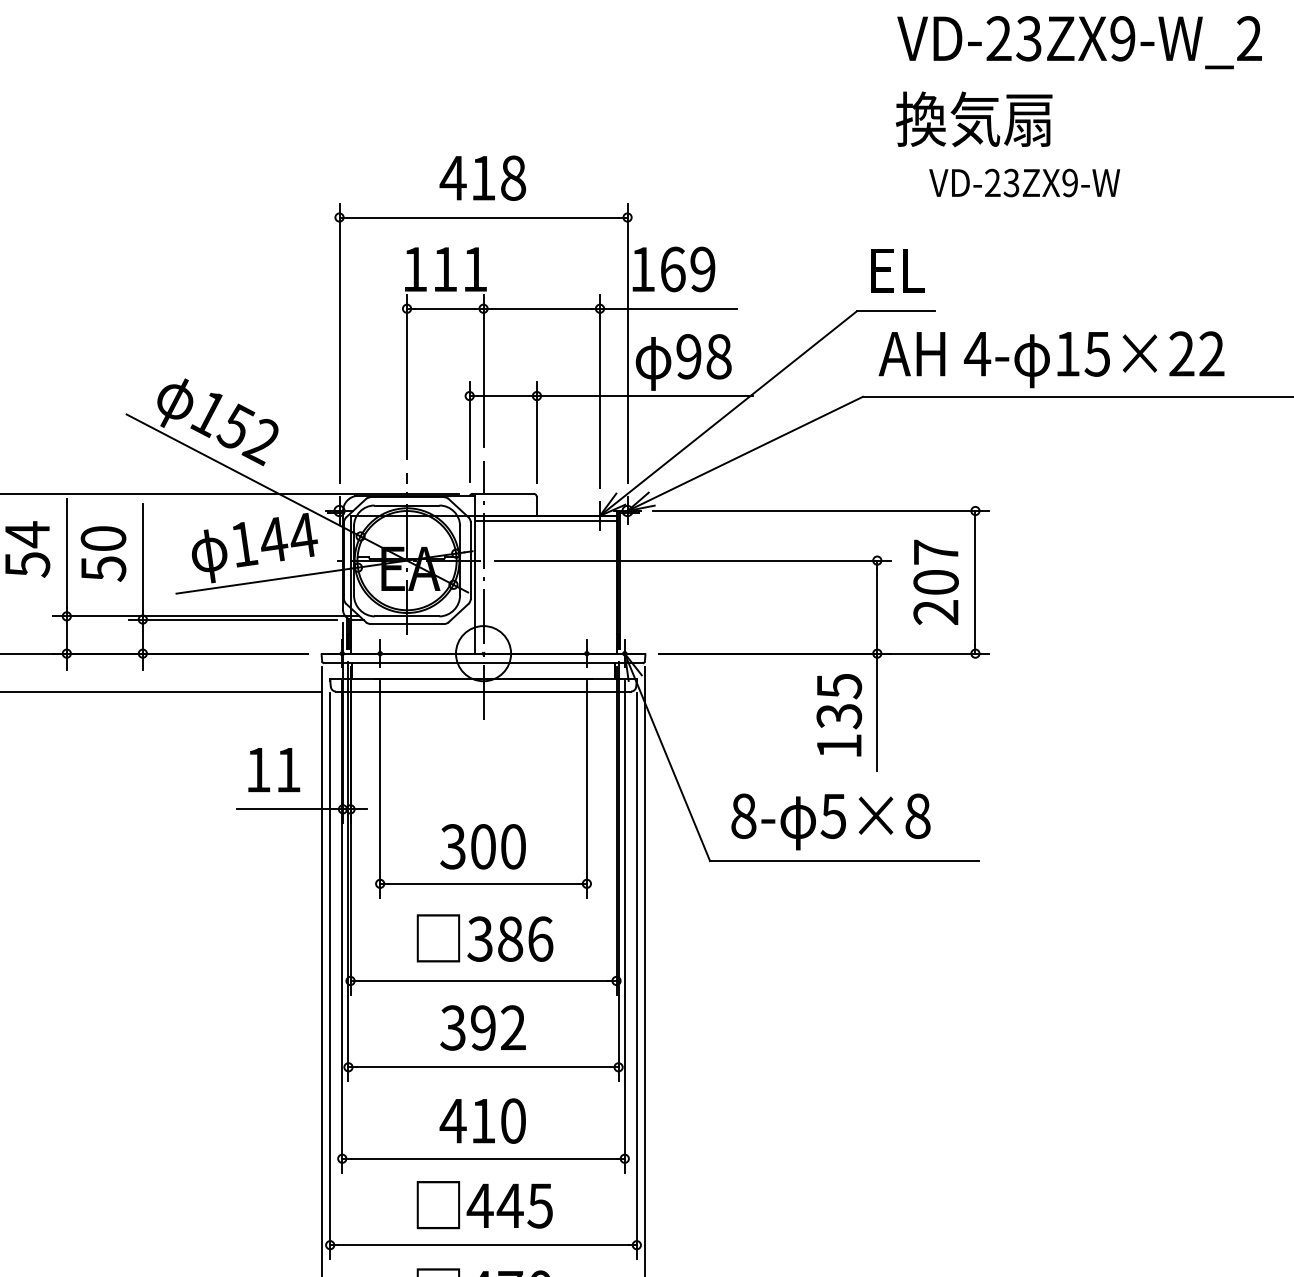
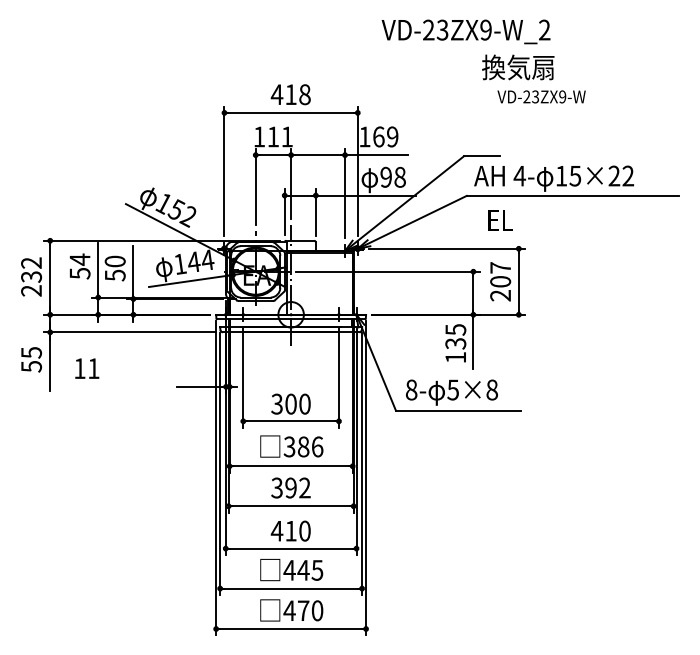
text: (1078, 41) -> (465, 31), moved
text: (896, 270) -> (500, 220), moved
text: (274, 769) -> (87, 368), moved

